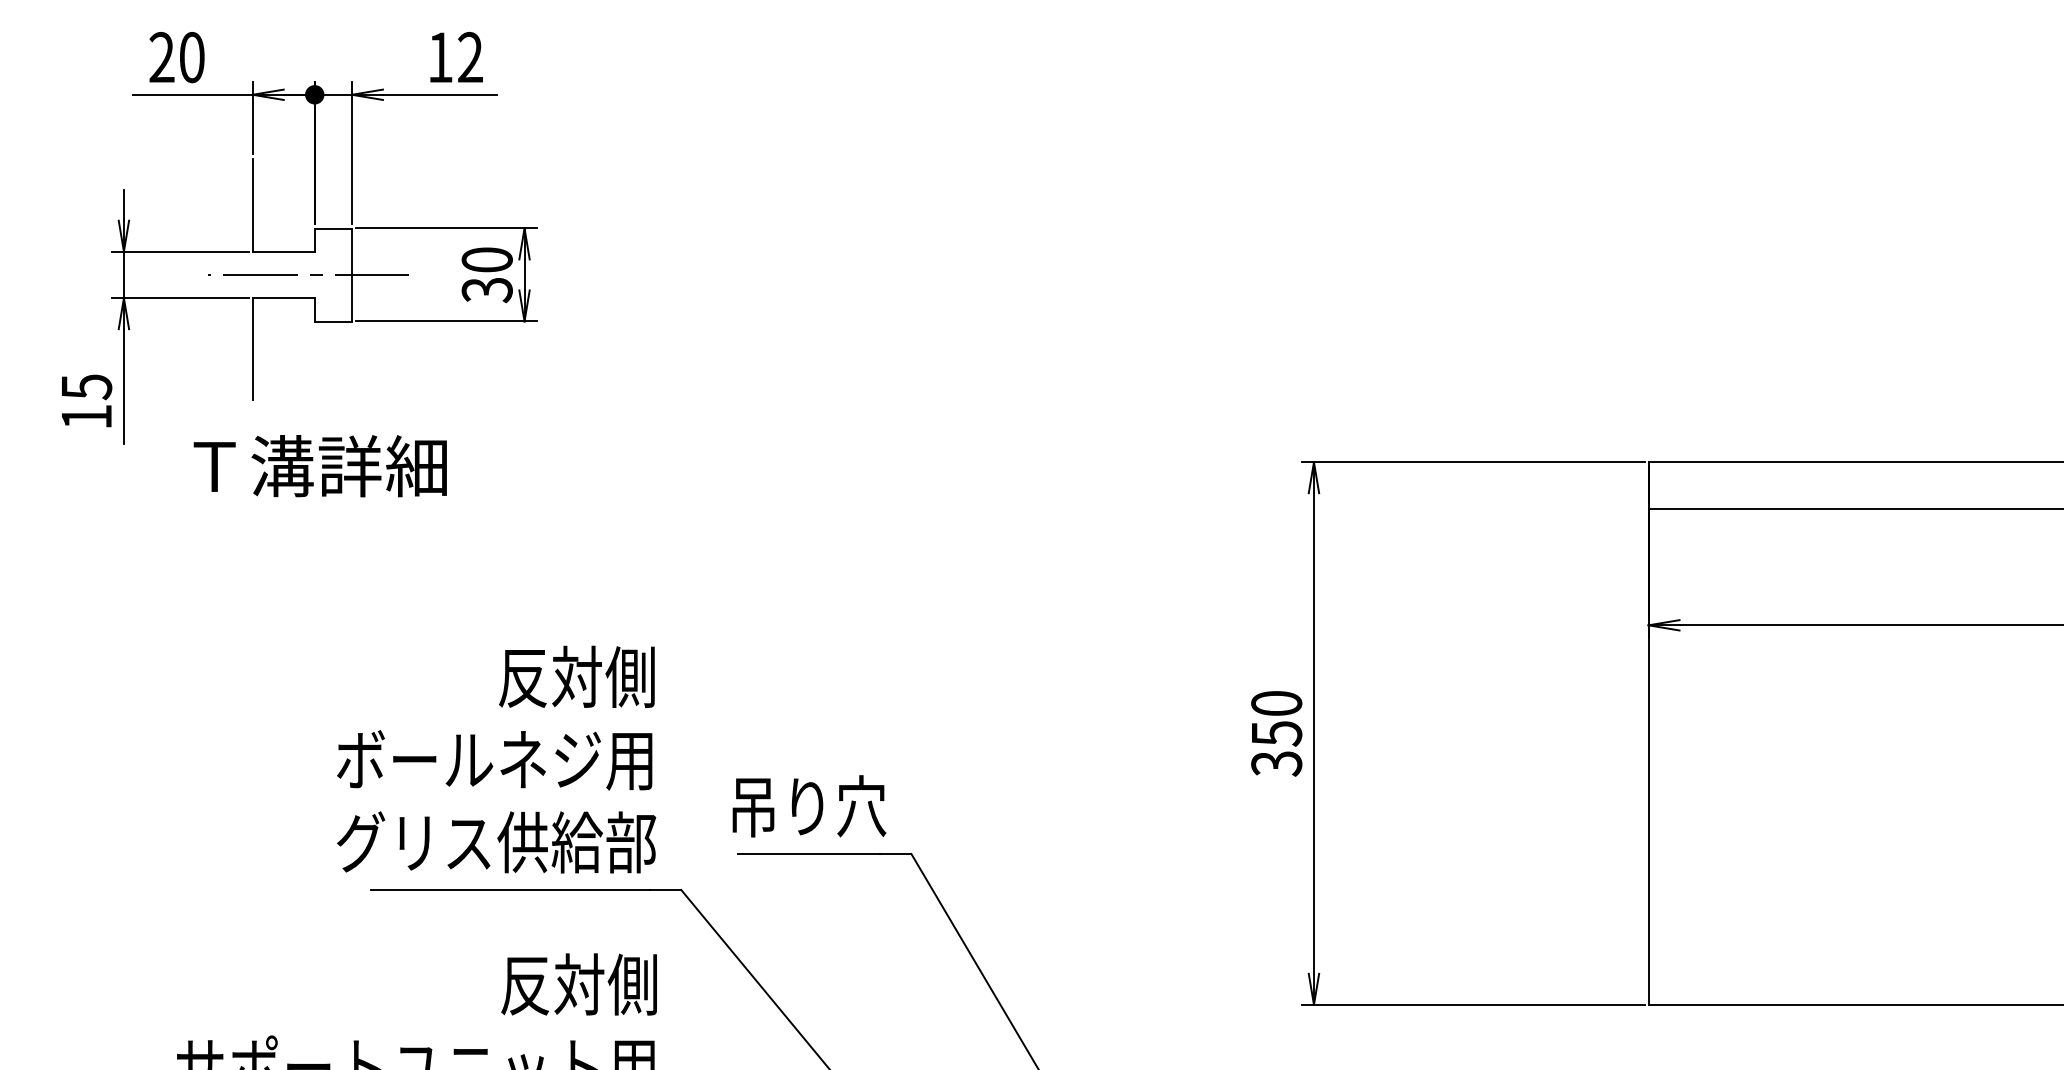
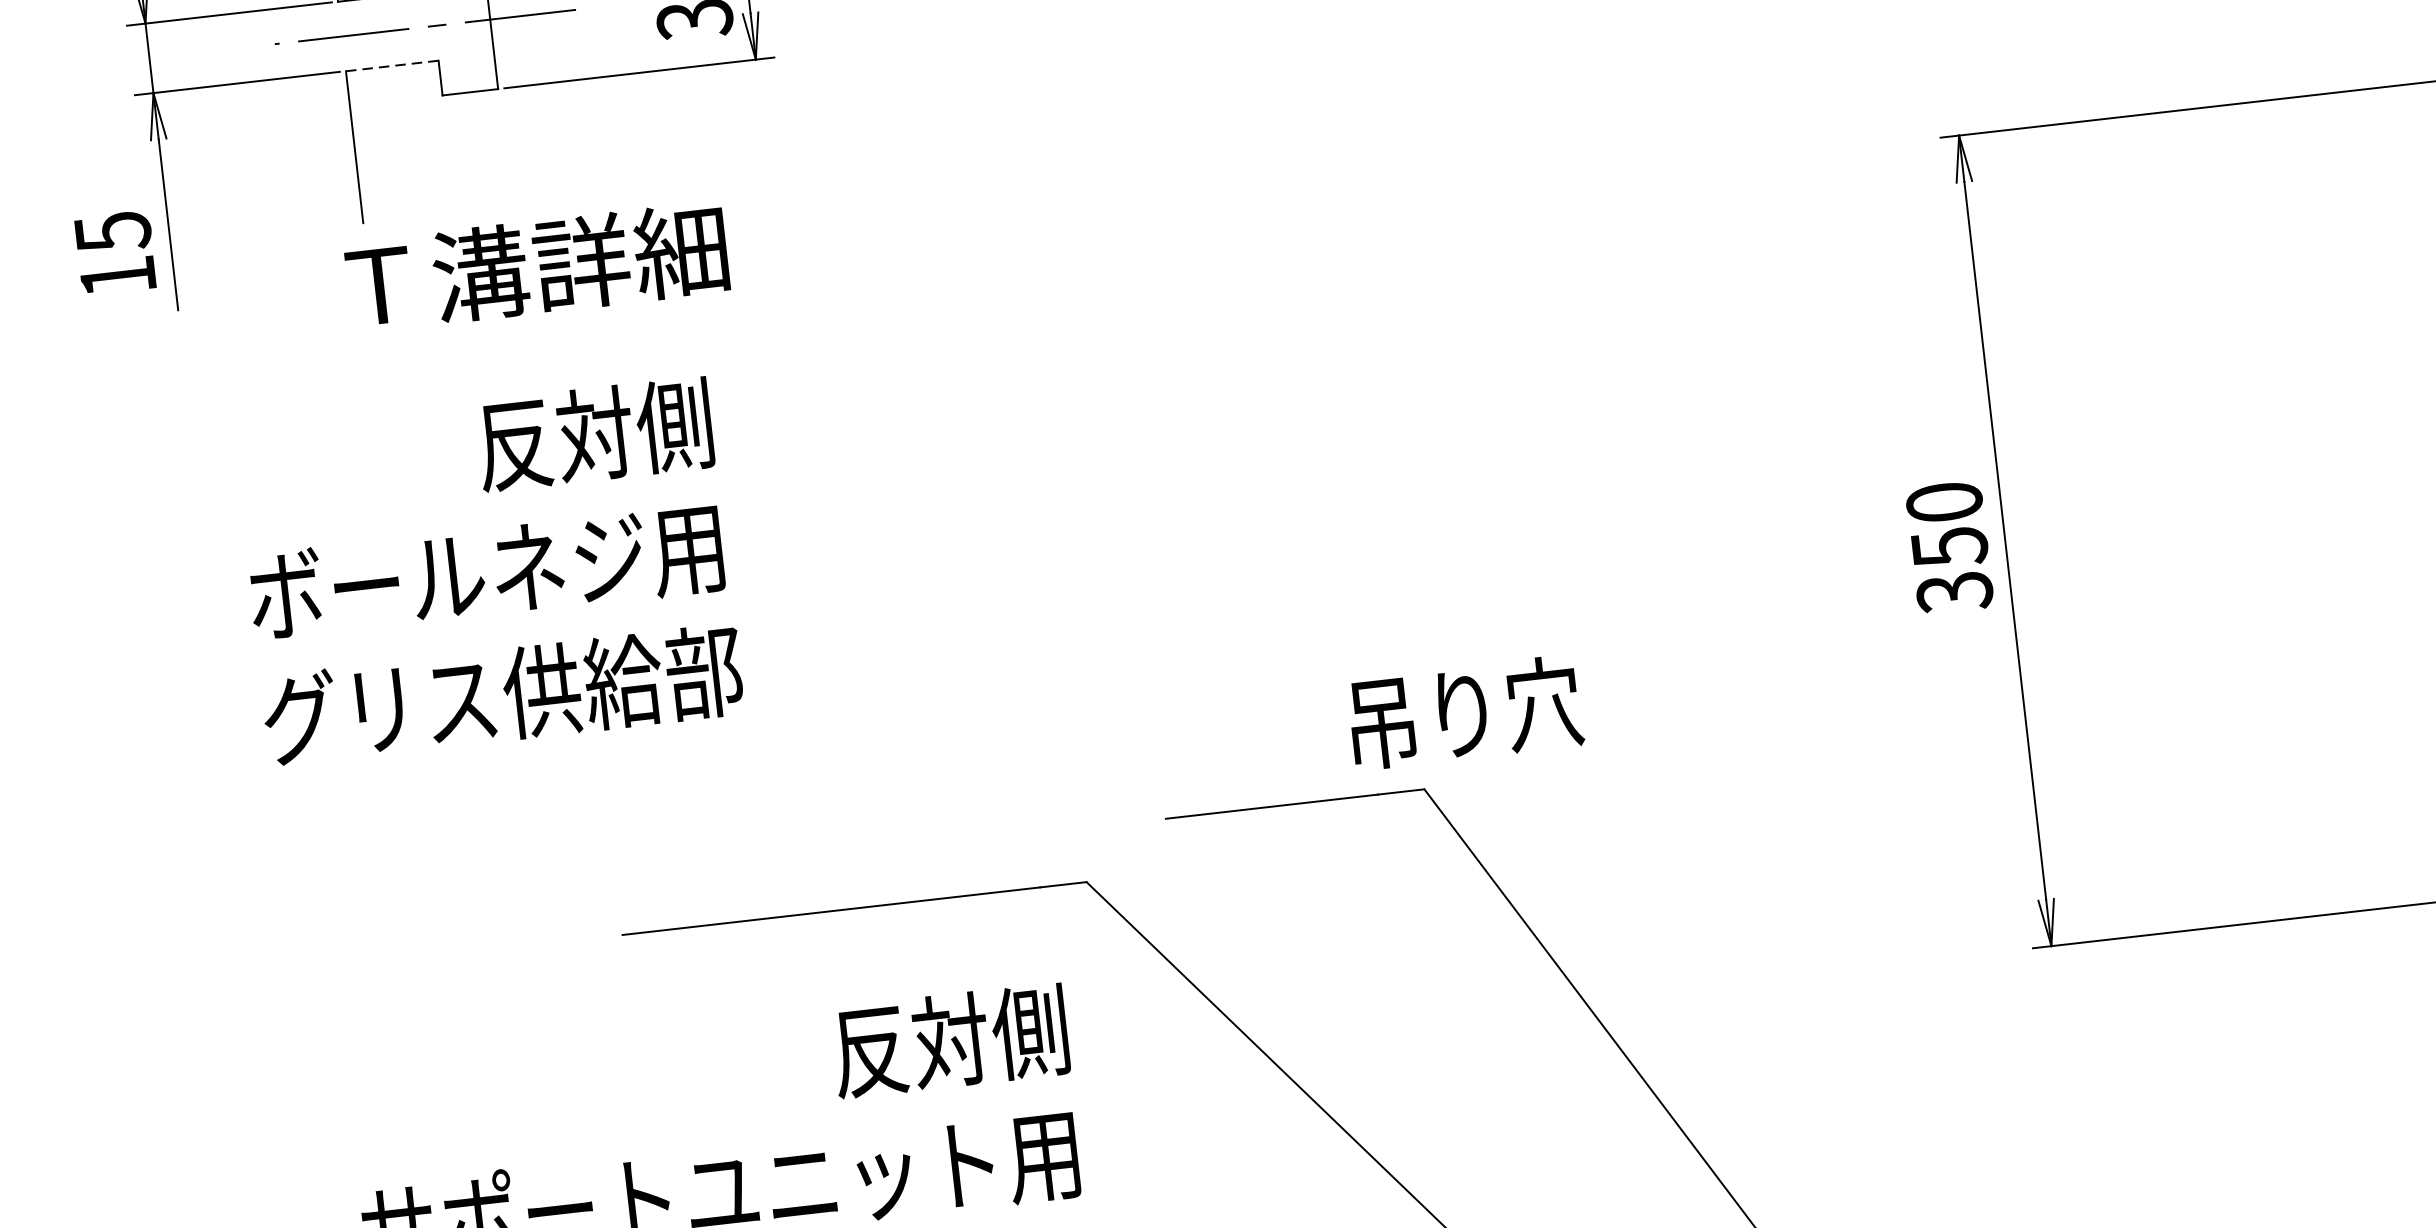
line: (283, 298) -> (391, 66), solid -> dashed
text: (319, 466) -> (535, 267), moved
text: (496, 759) -> (488, 571), moved
text: (809, 806) -> (1465, 712), moved

